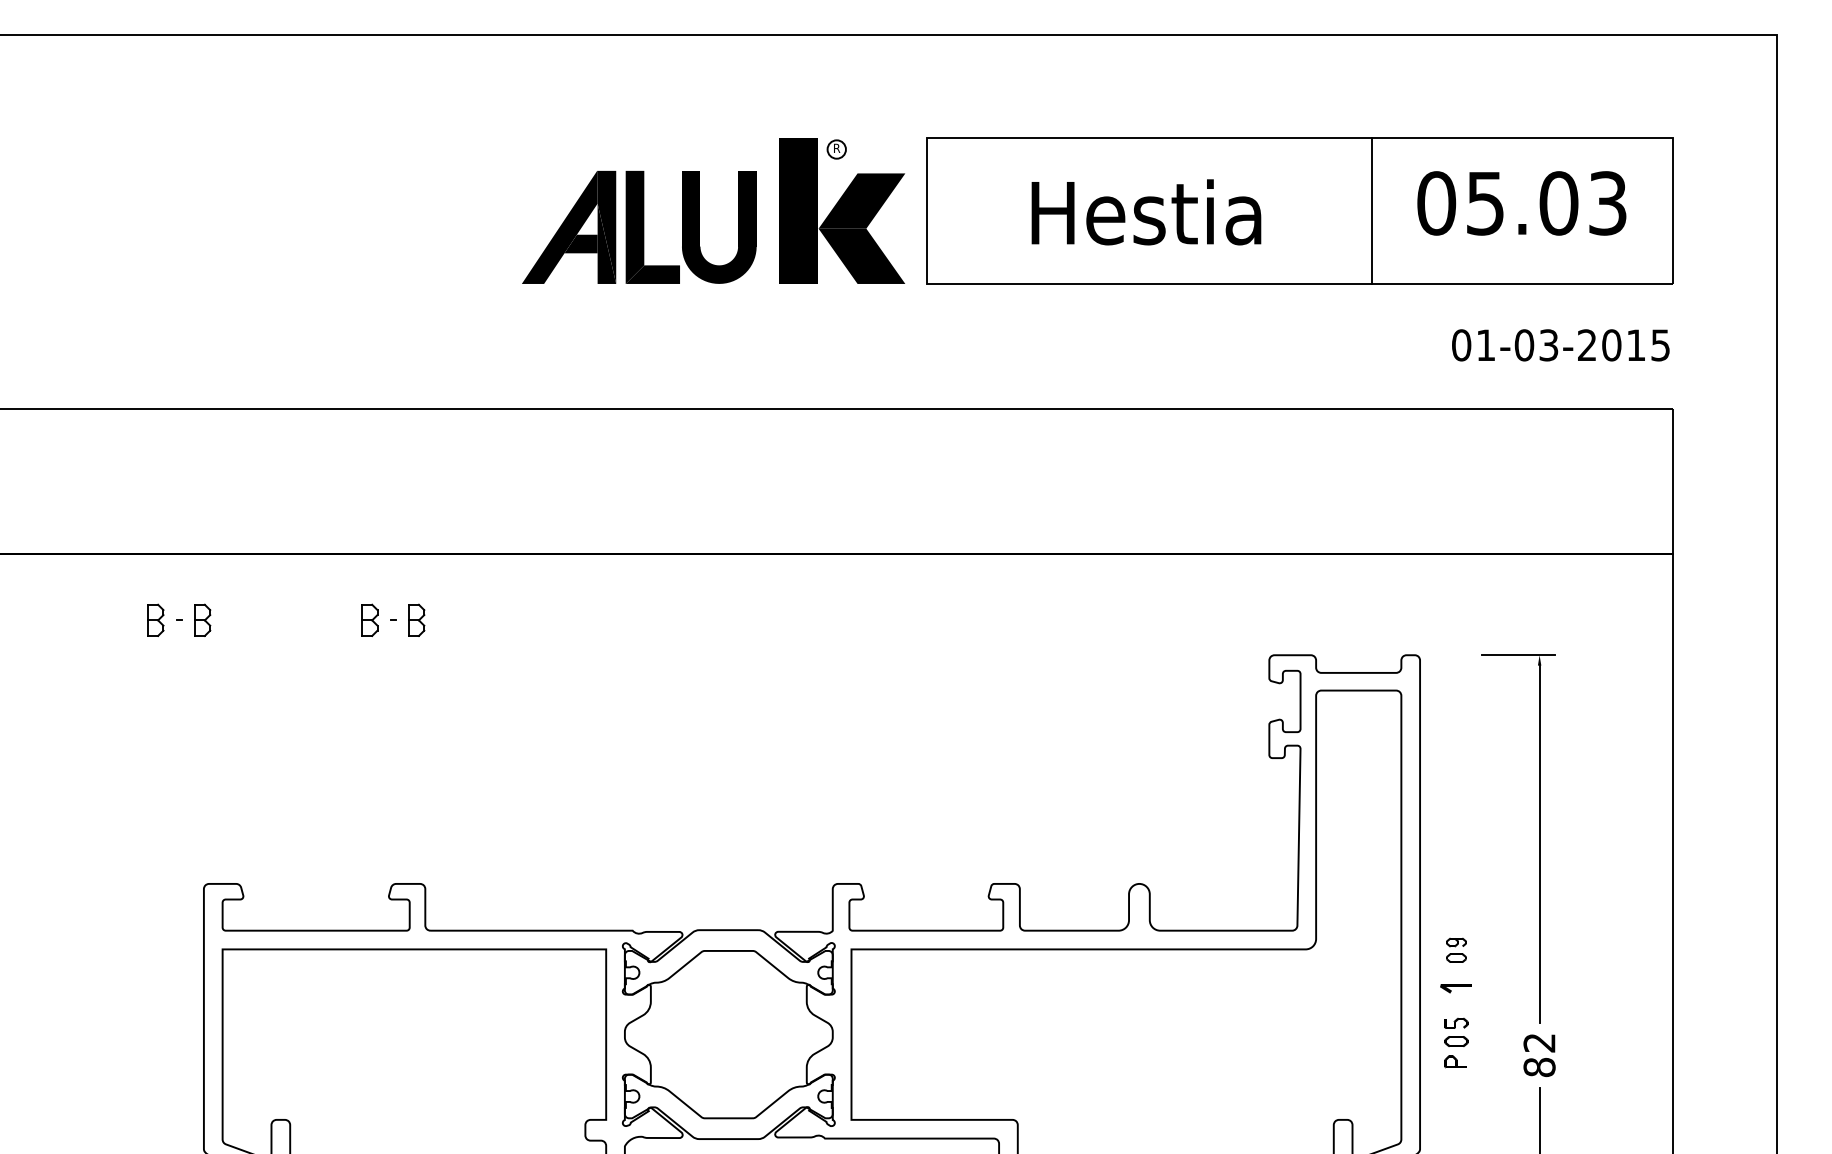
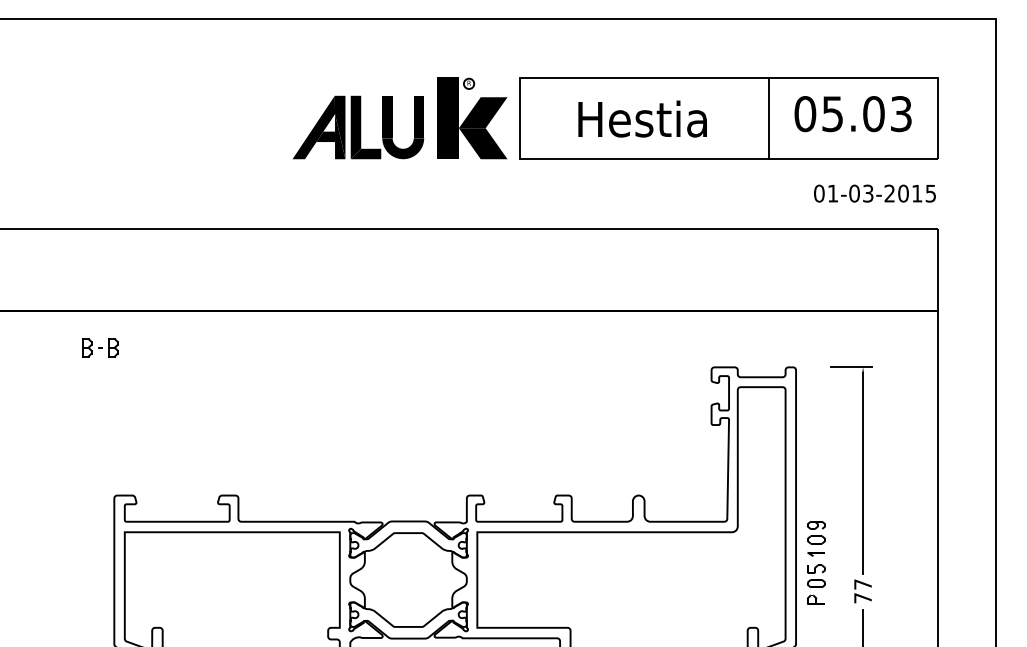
part: (393, 619) -> (220, 347), removed
part: (1456, 949) -> (816, 532), size x1.67
part: (1456, 1042) -> (816, 584), size x1.43
text: (1540, 1055) -> (863, 591), 82 -> 77

